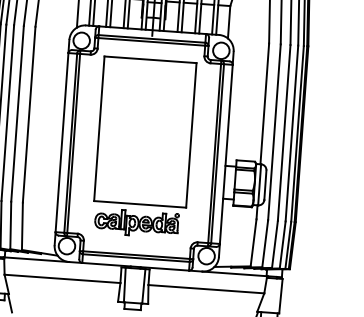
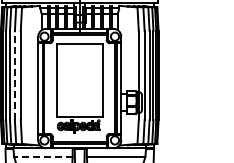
line: (16, 113) -> (14, 75), solid -> dashed
line: (60, 279) -> (42, 157), solid -> dashed

